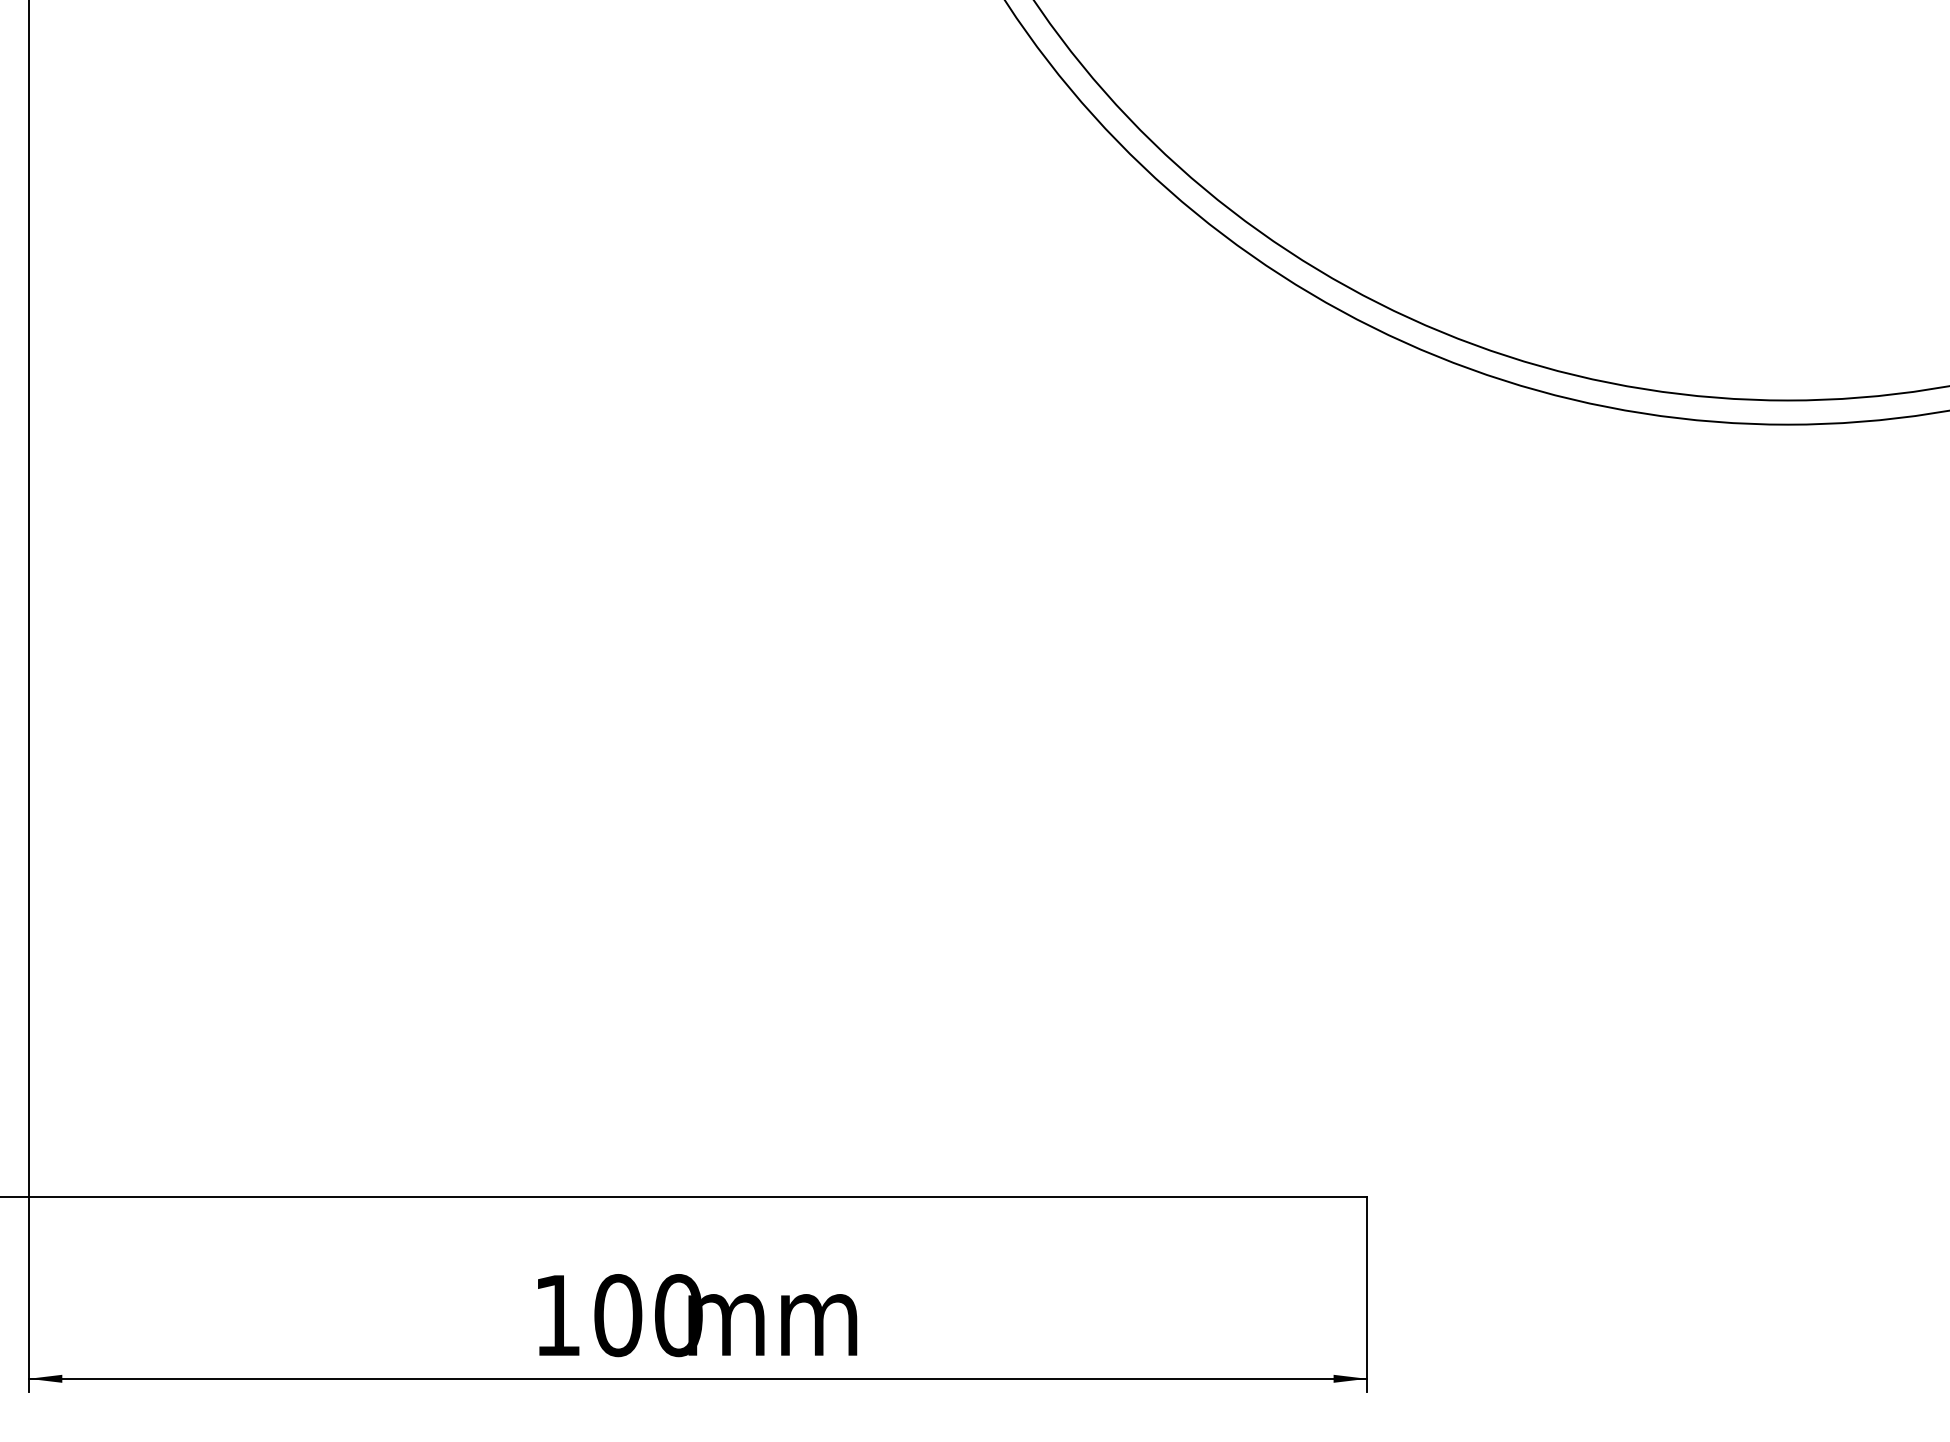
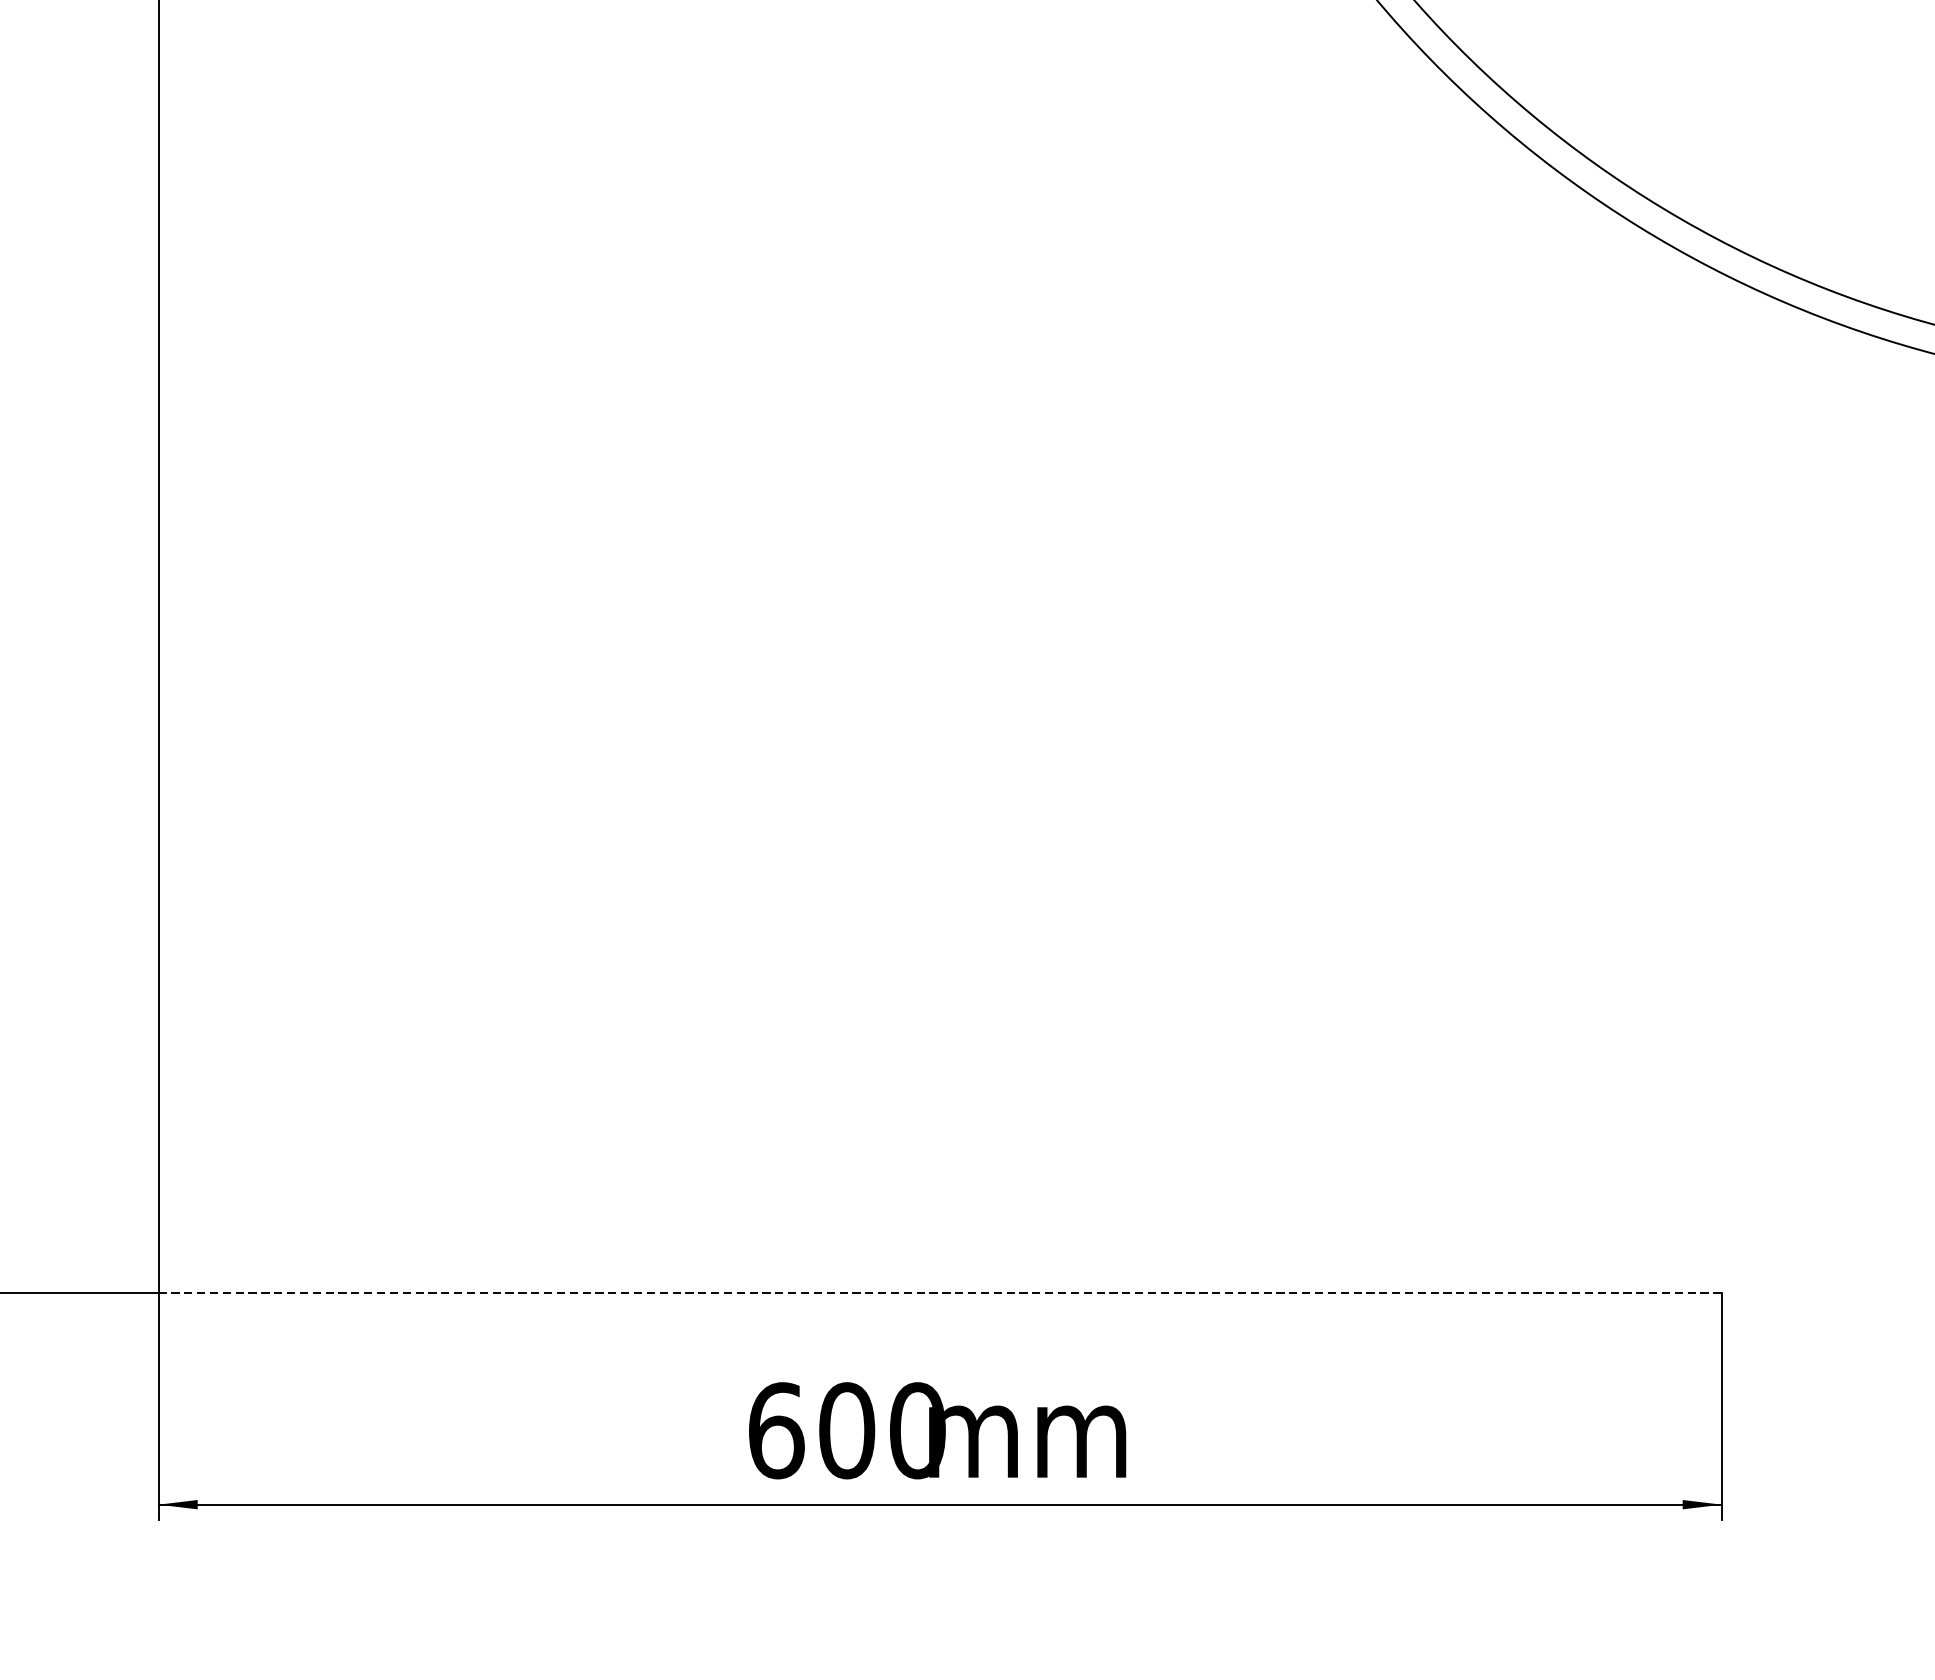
line: (698, 1197) -> (940, 1292), solid -> dashed
text: (558, 1315) -> (777, 1430), 100 -> 600

